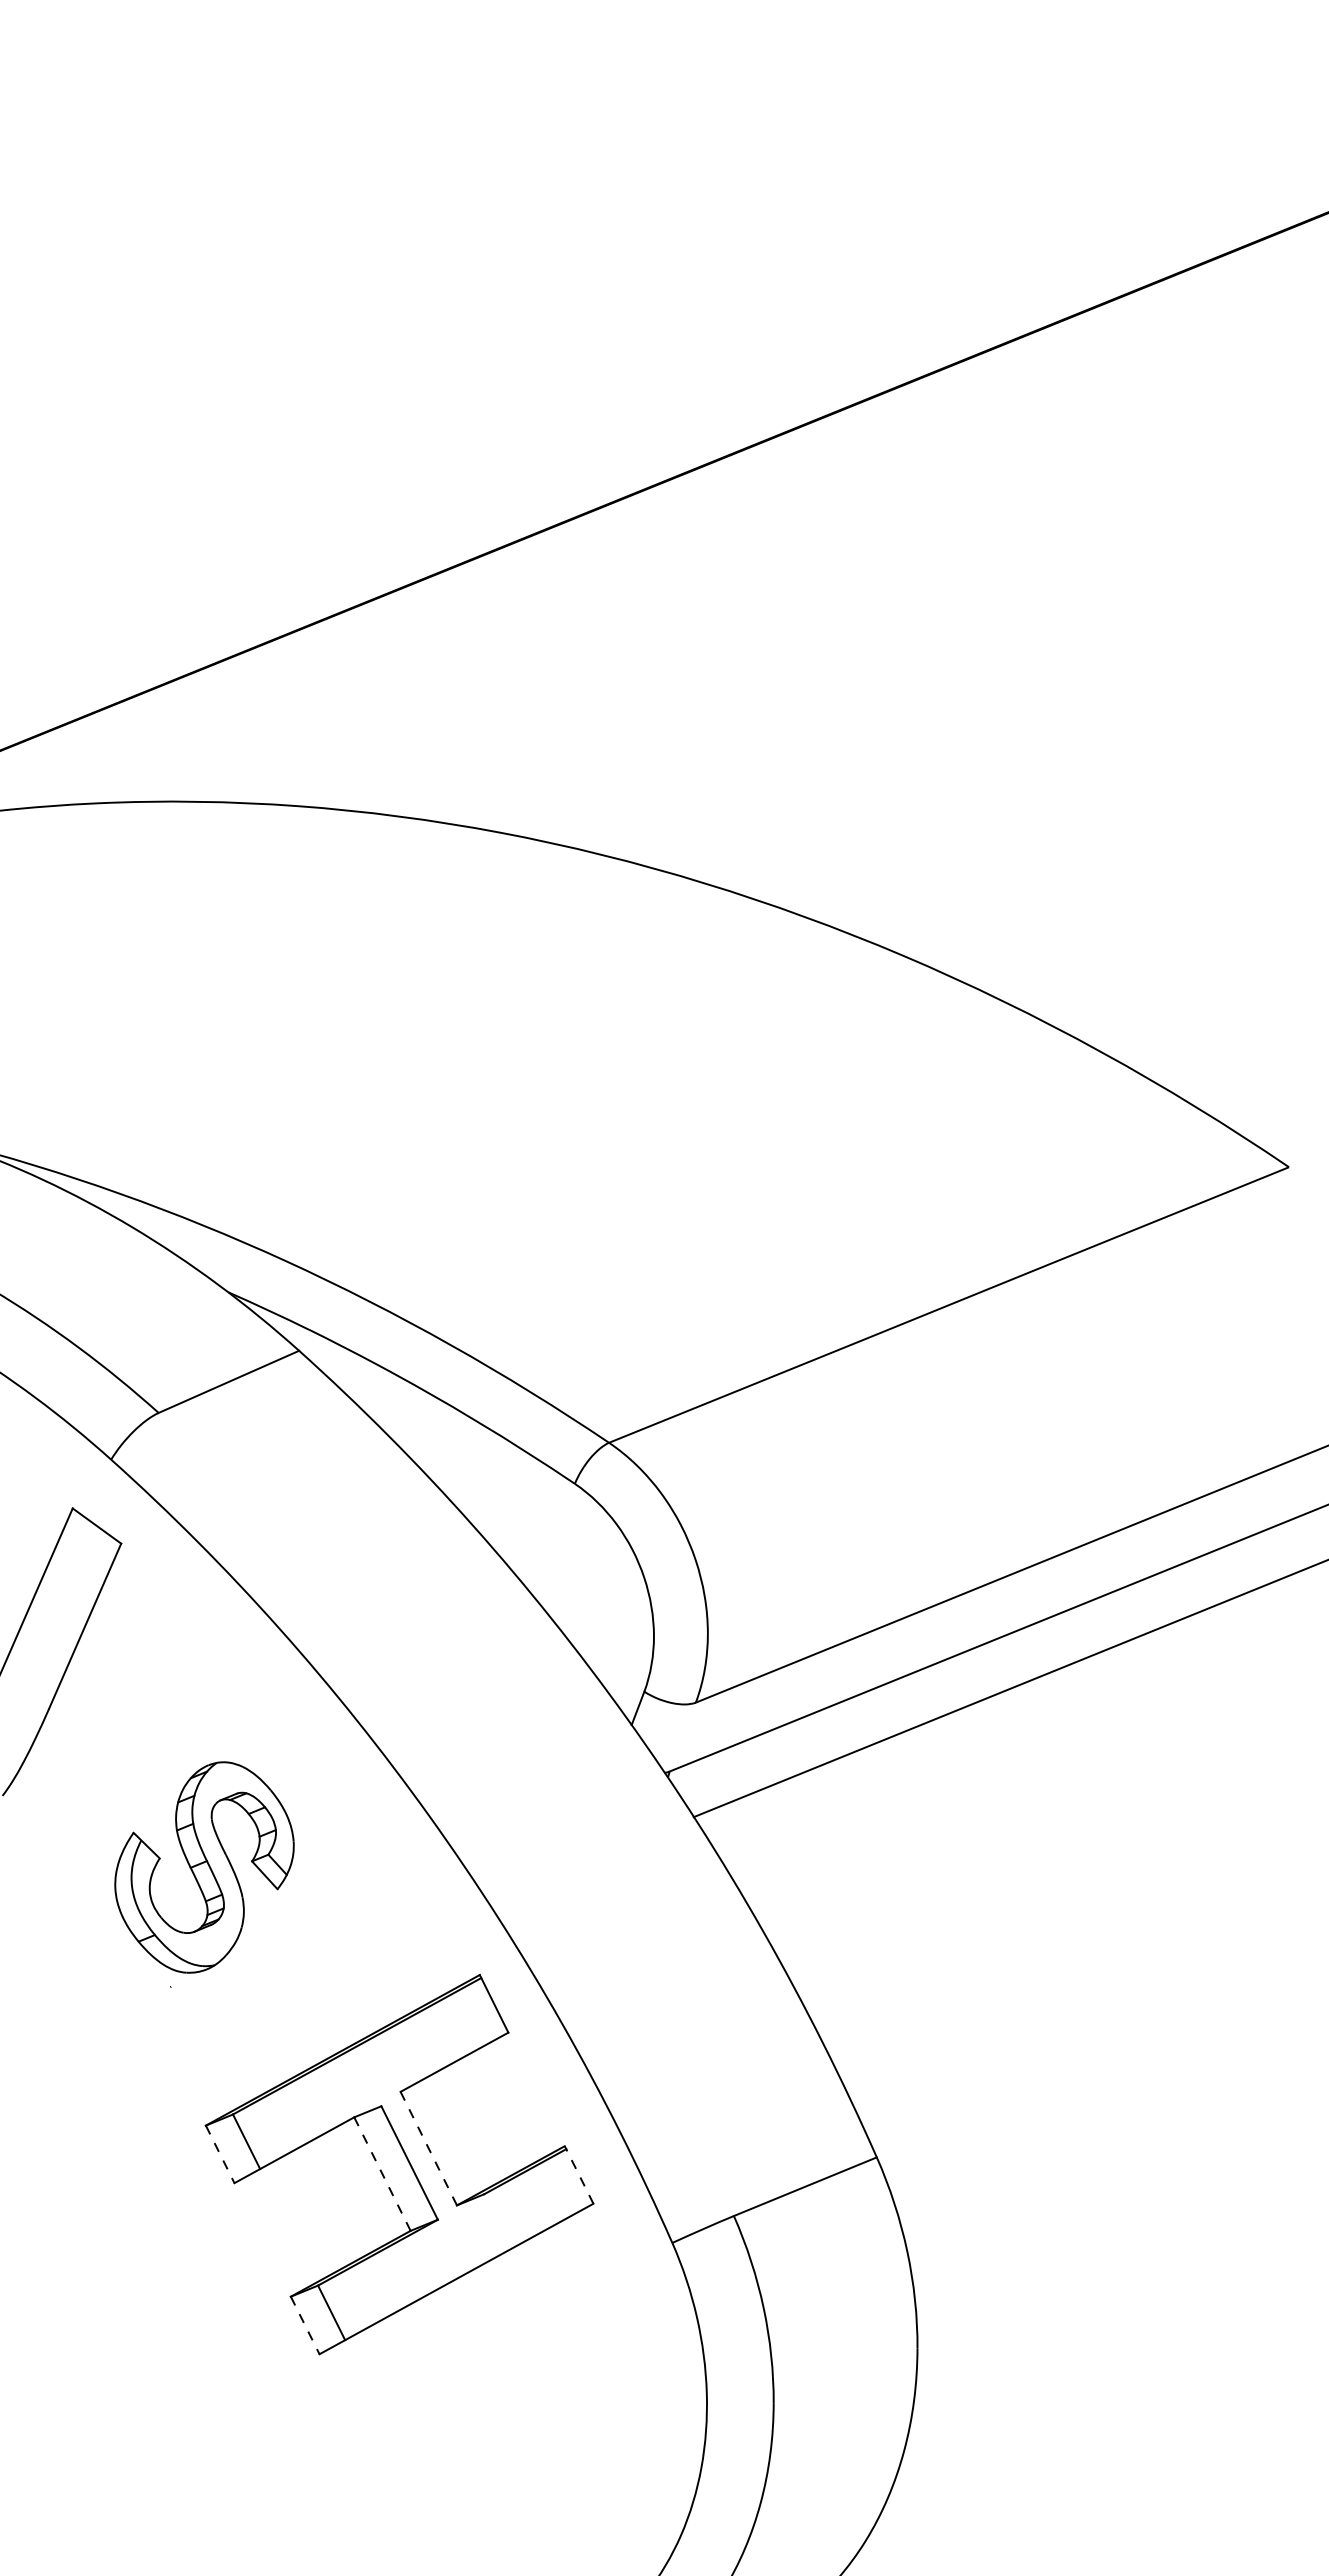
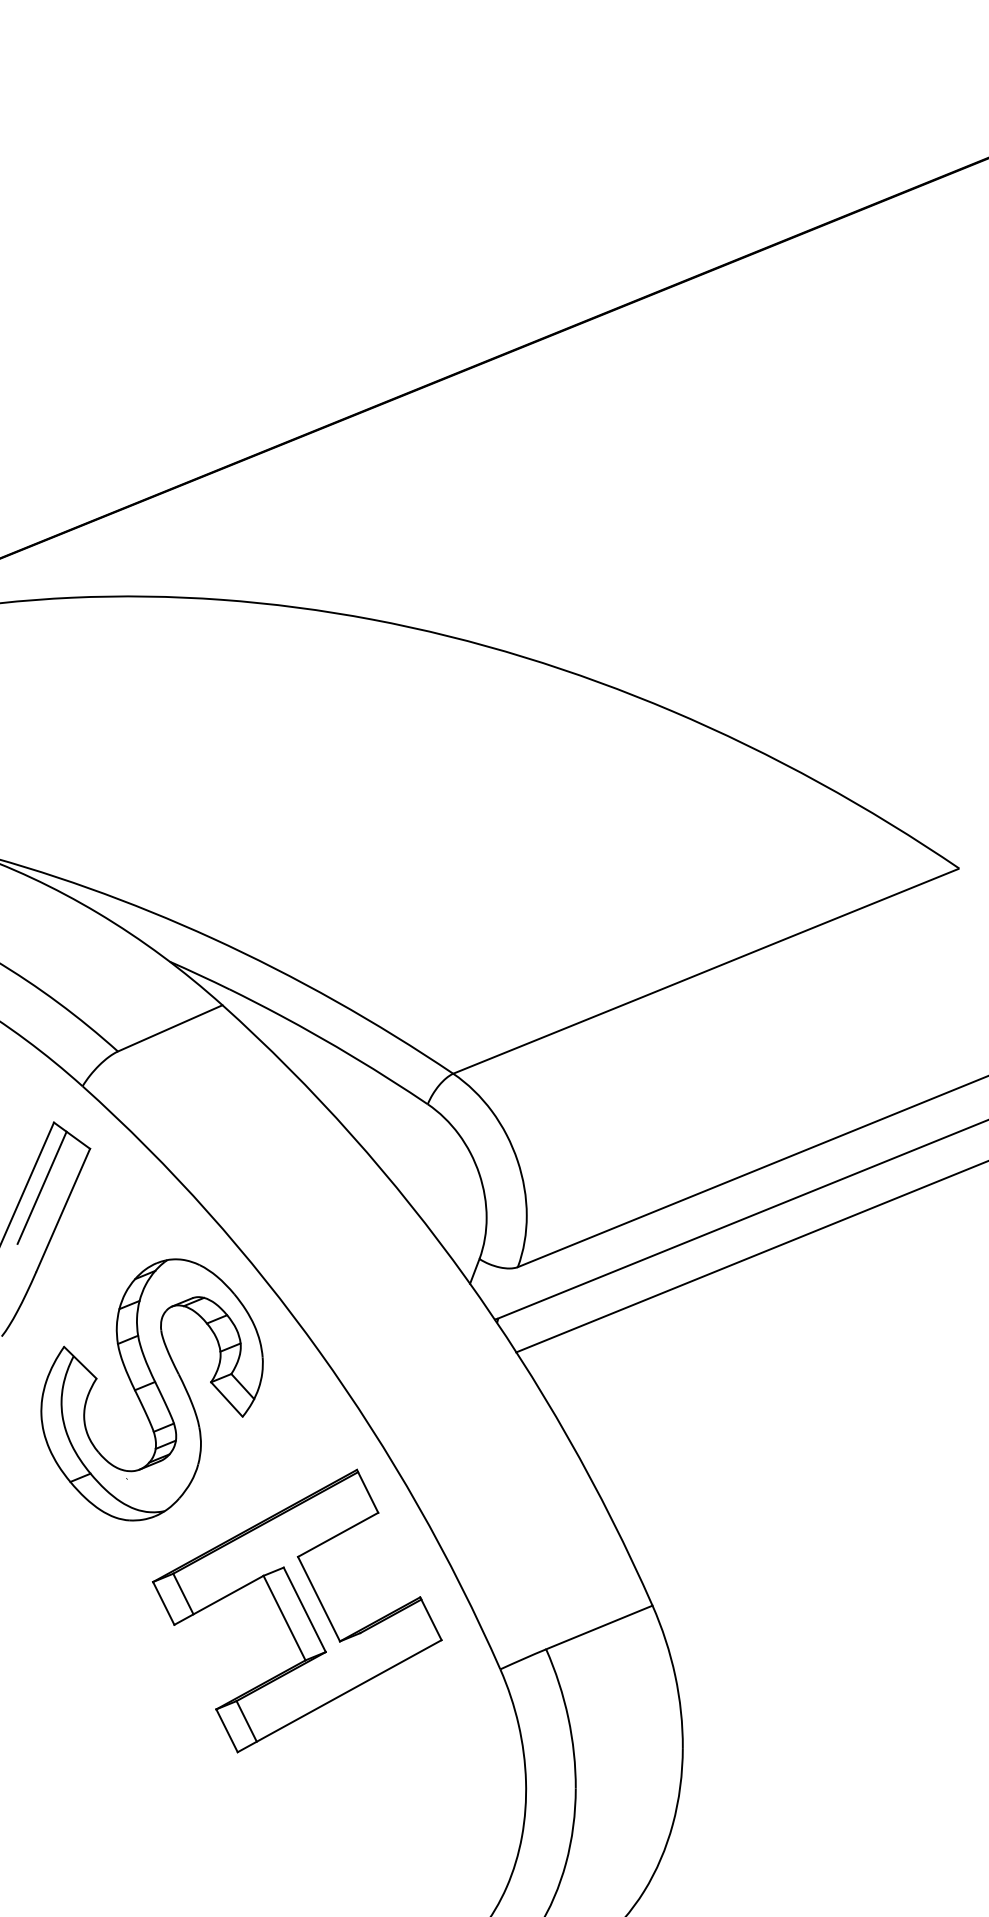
line: (56, 1595) -> (41, 1187), added
part: (204, 1867) -> (152, 1389), size x1.67
line: (428, 2148) -> (318, 1599), dashed -> solid
line: (220, 2154) -> (163, 1603), dashed -> solid
line: (382, 2174) -> (284, 1618), dashed -> solid
line: (578, 2174) -> (430, 1618), dashed -> solid
line: (305, 2325) -> (227, 1730), dashed -> solid

